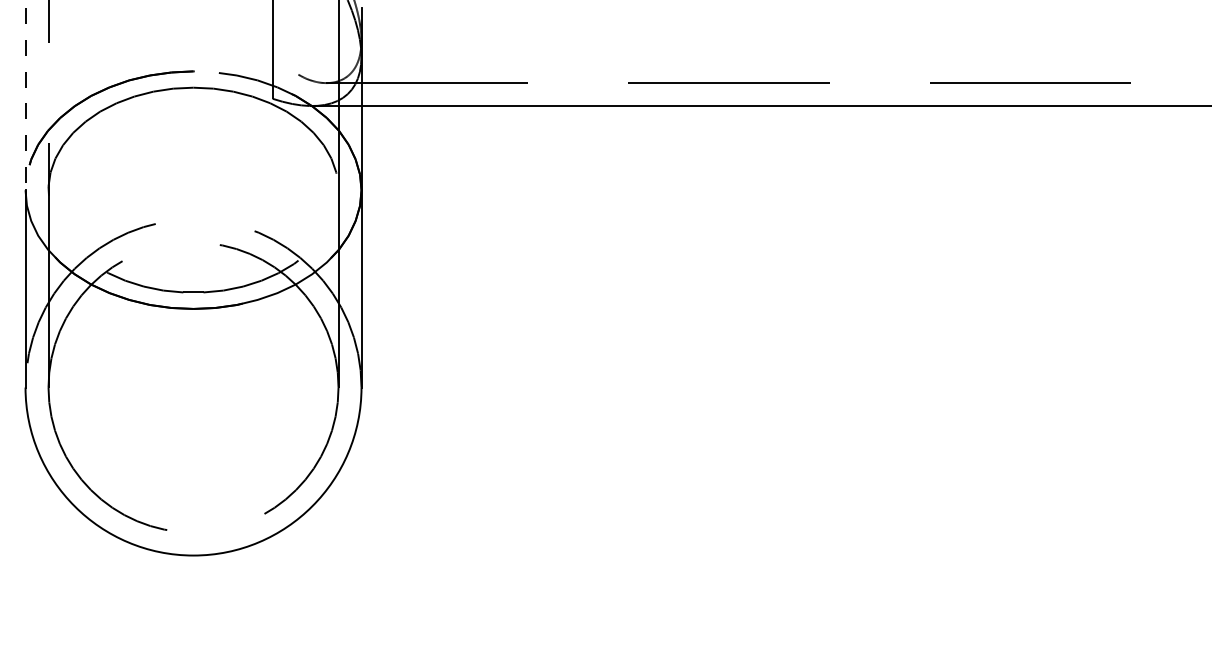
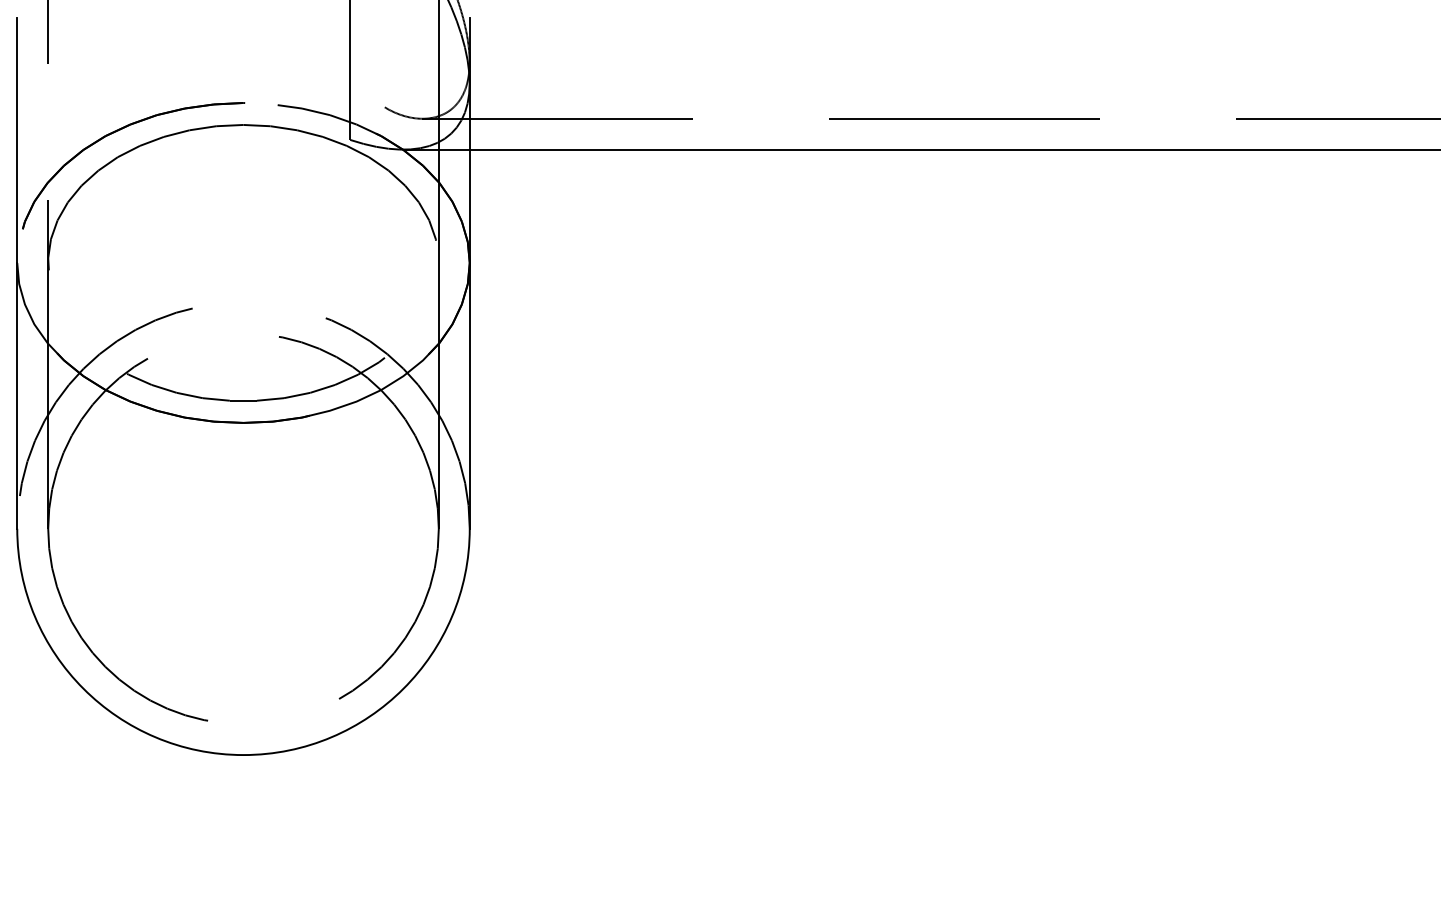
line: (25, 99) -> (17, 140), dashed -> solid

